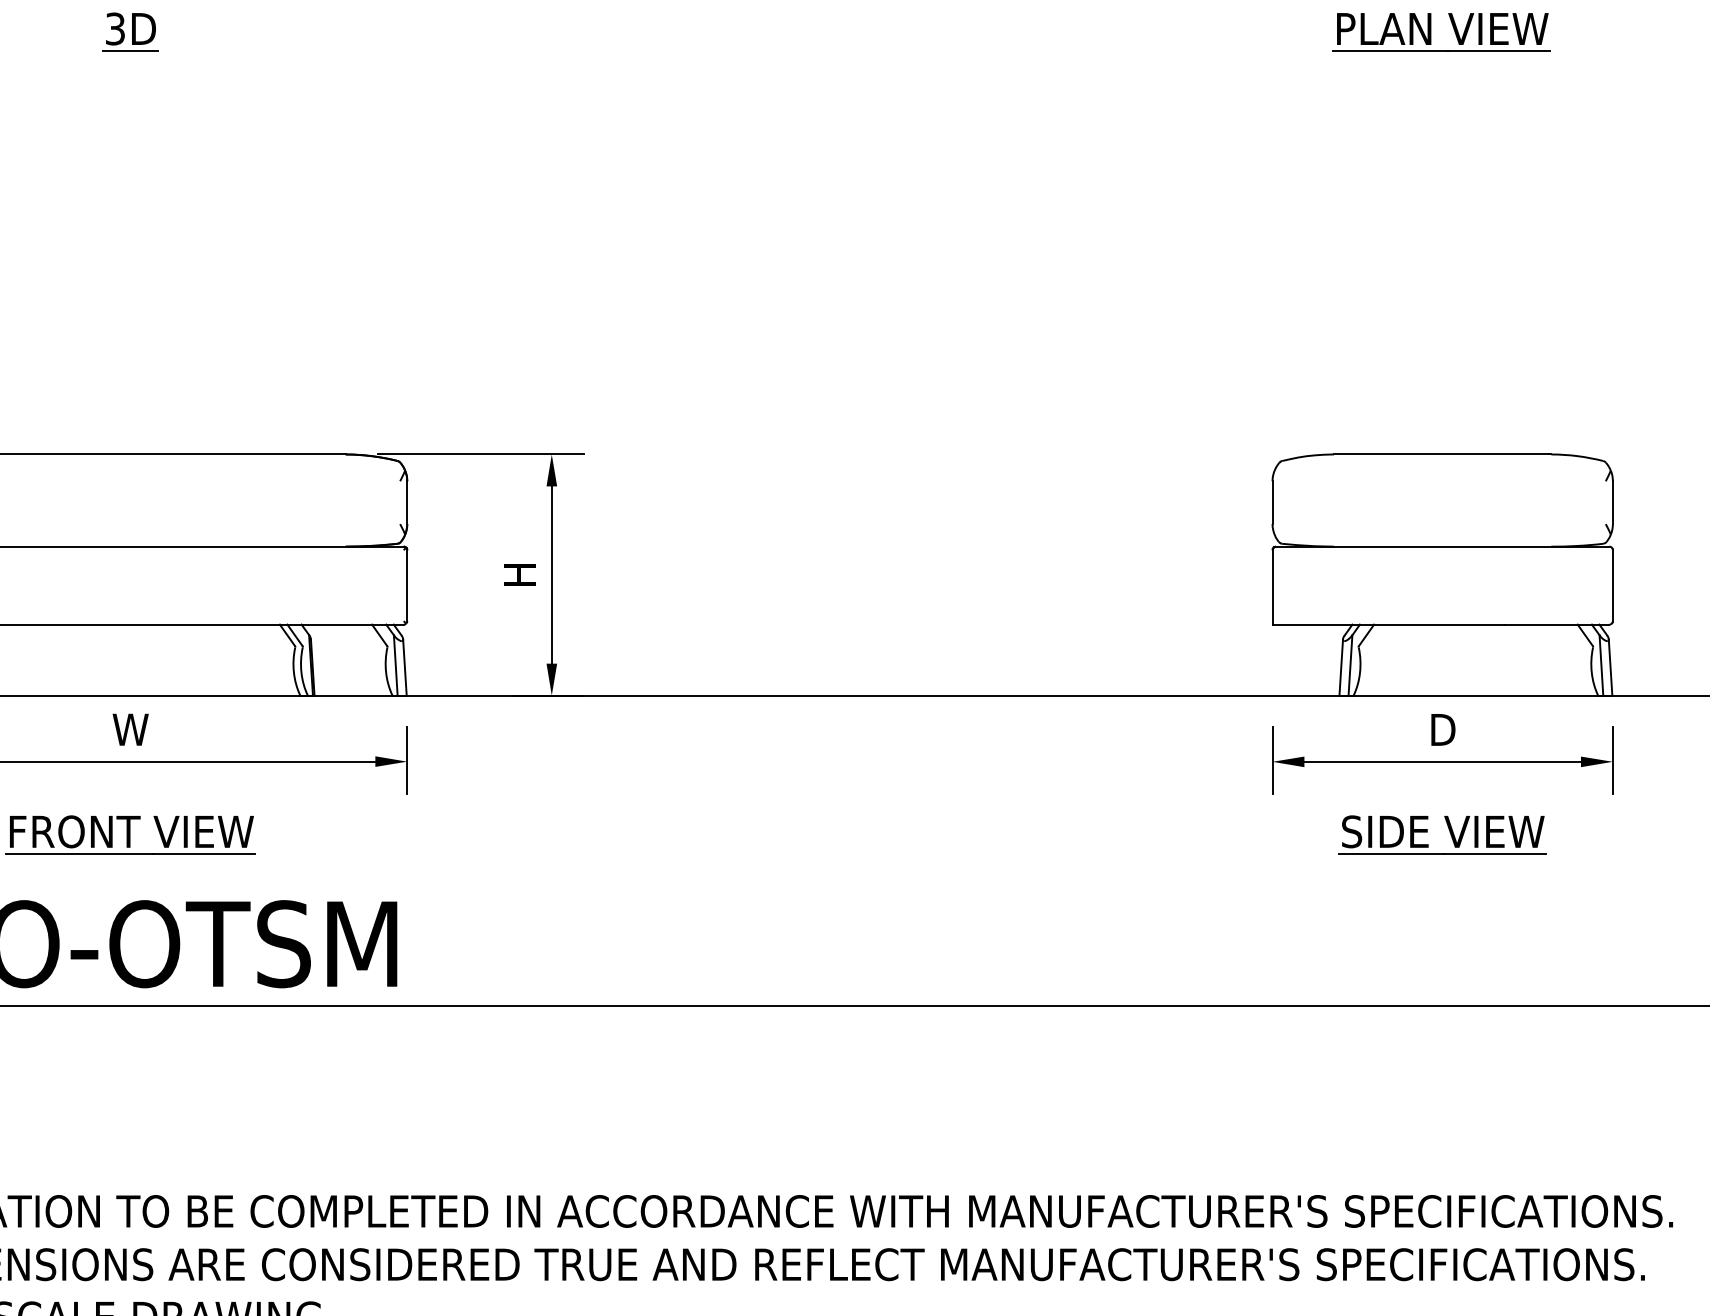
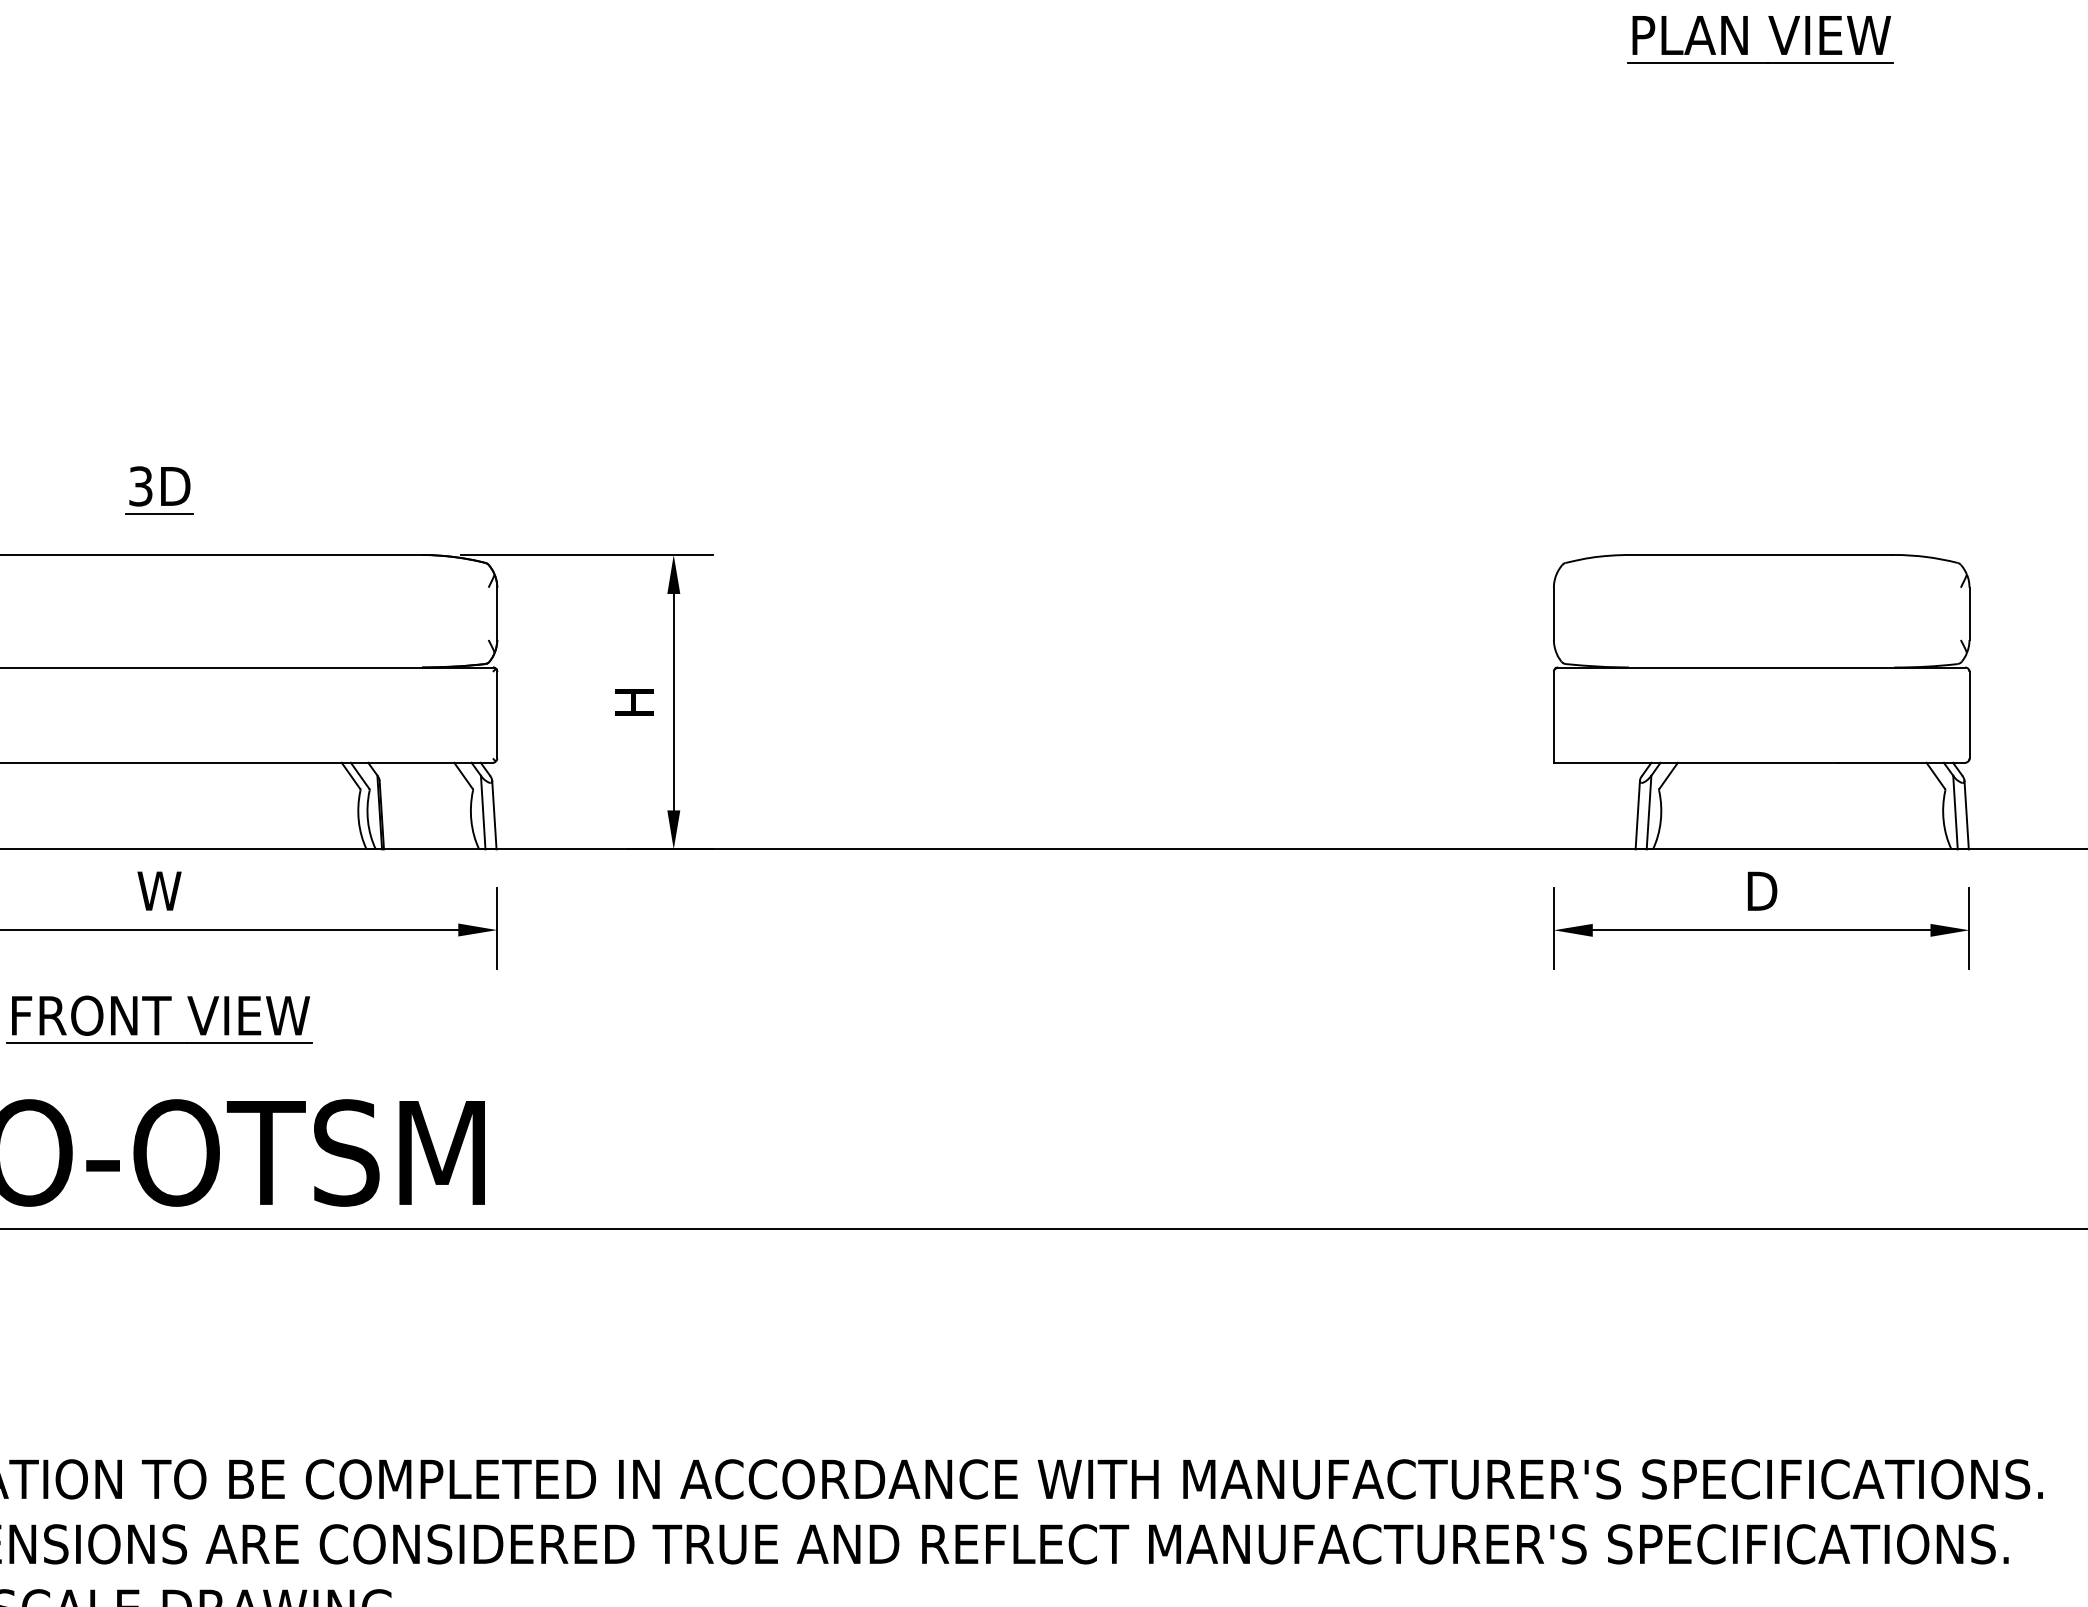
part: (130, 32) -> (159, 490), moved
part: (1449, 831) -> (1769, 1015), removed

